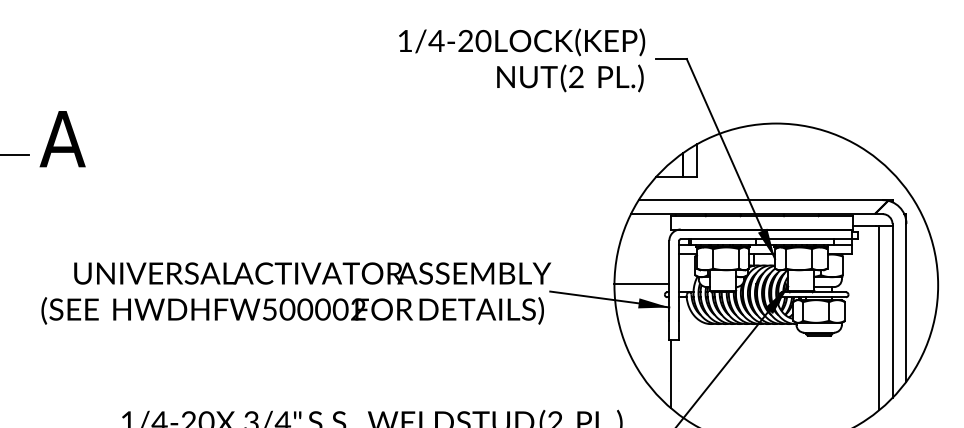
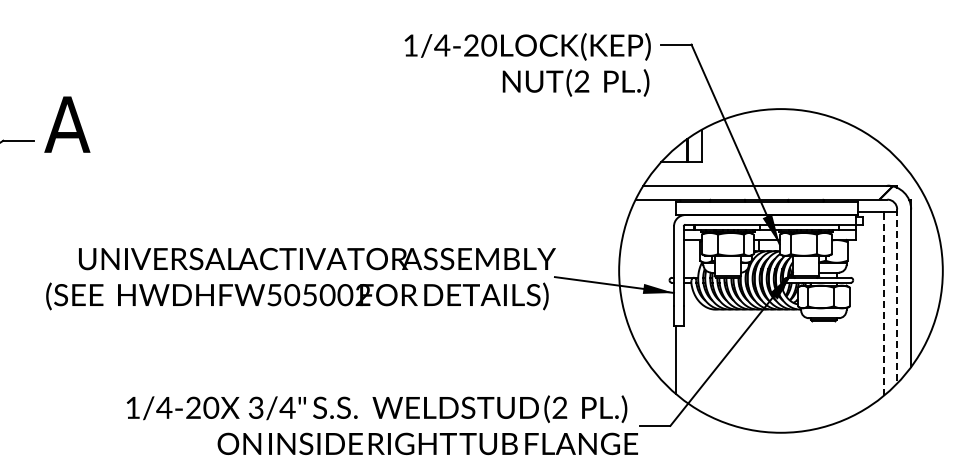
text: (521, 59) -> (527, 64), moved
line: (641, 283) -> (646, 269), removed
text: (304, 309) -> (309, 295), HWDHFW500002 -> HWDHFW505002
line: (892, 311) -> (897, 297), solid -> dashed
line: (879, 317) -> (884, 303), solid -> dashed

